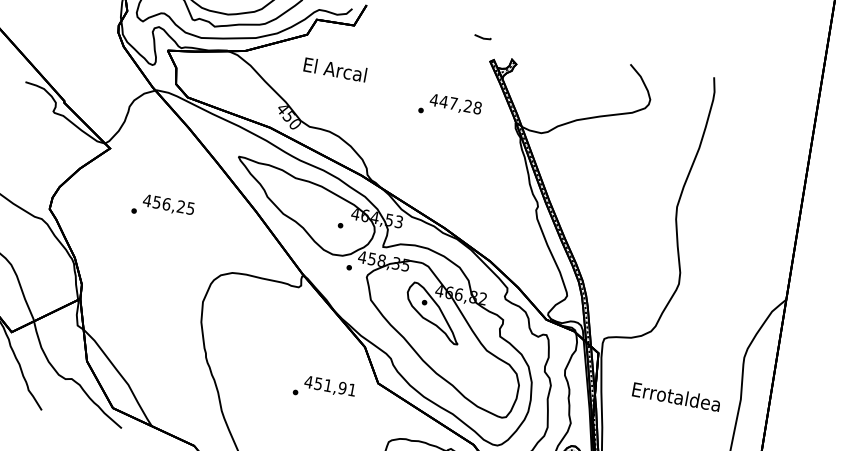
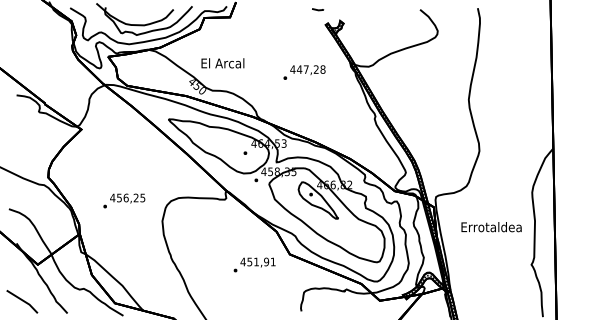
text: (334, 69) -> (222, 63), moved
text: (450, 107) -> (304, 72), moved
text: (163, 207) -> (124, 200), moved

